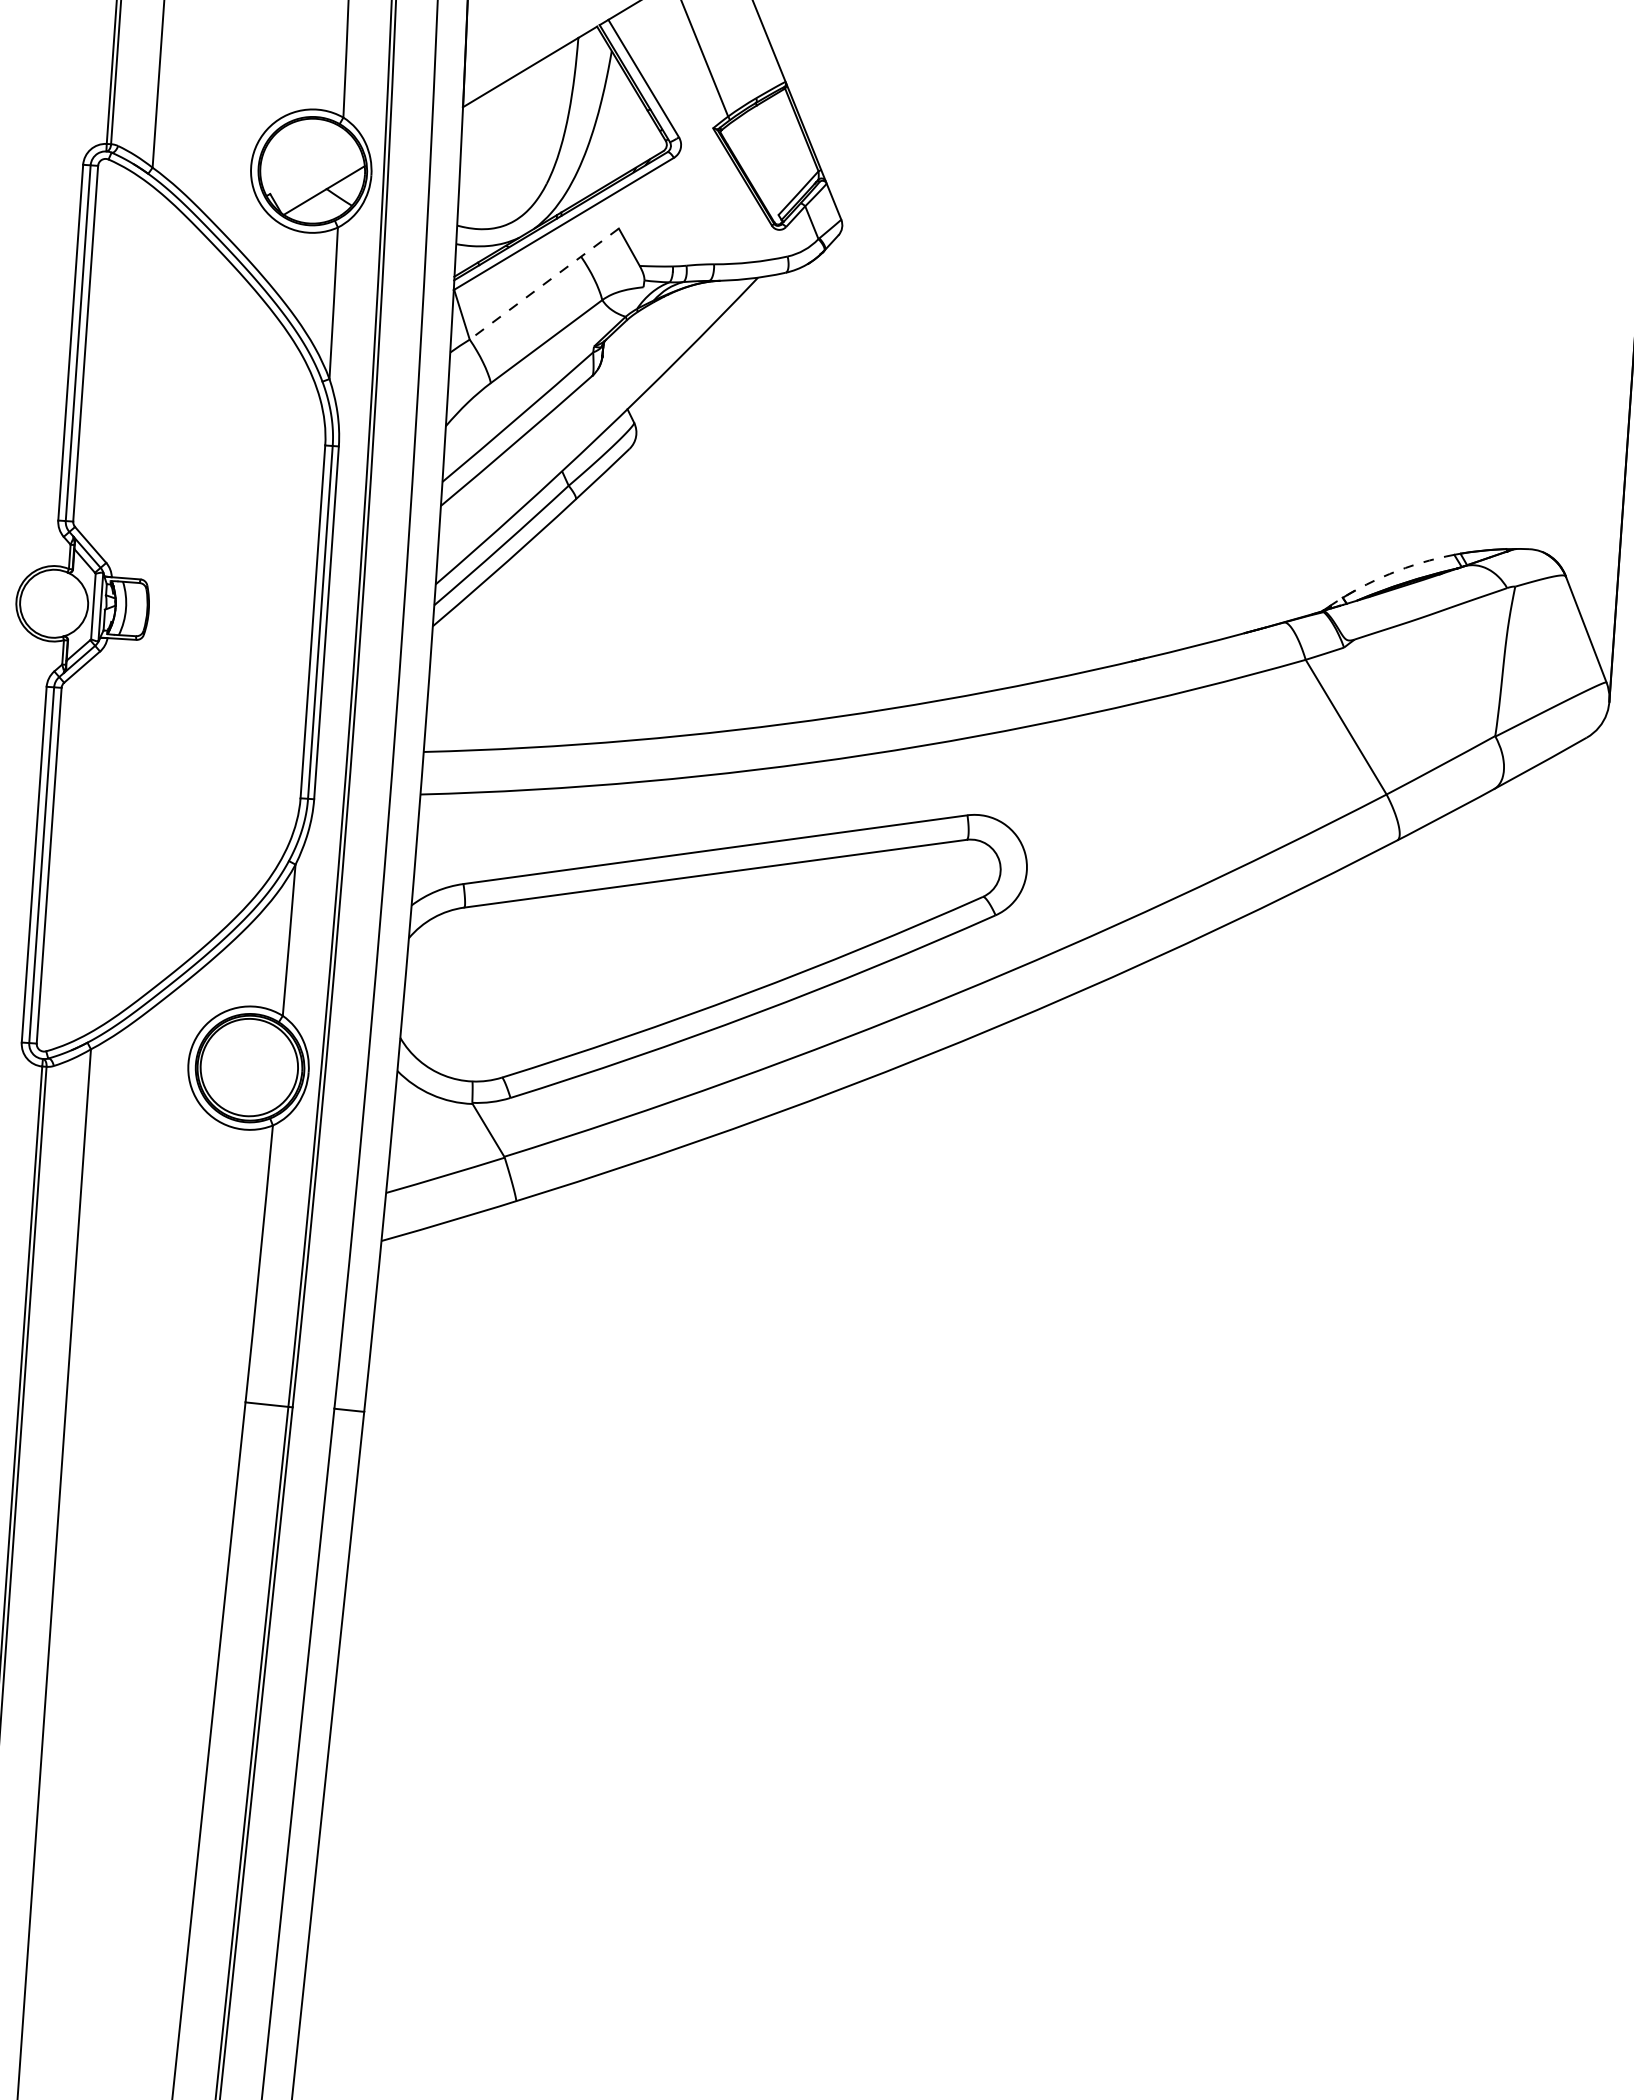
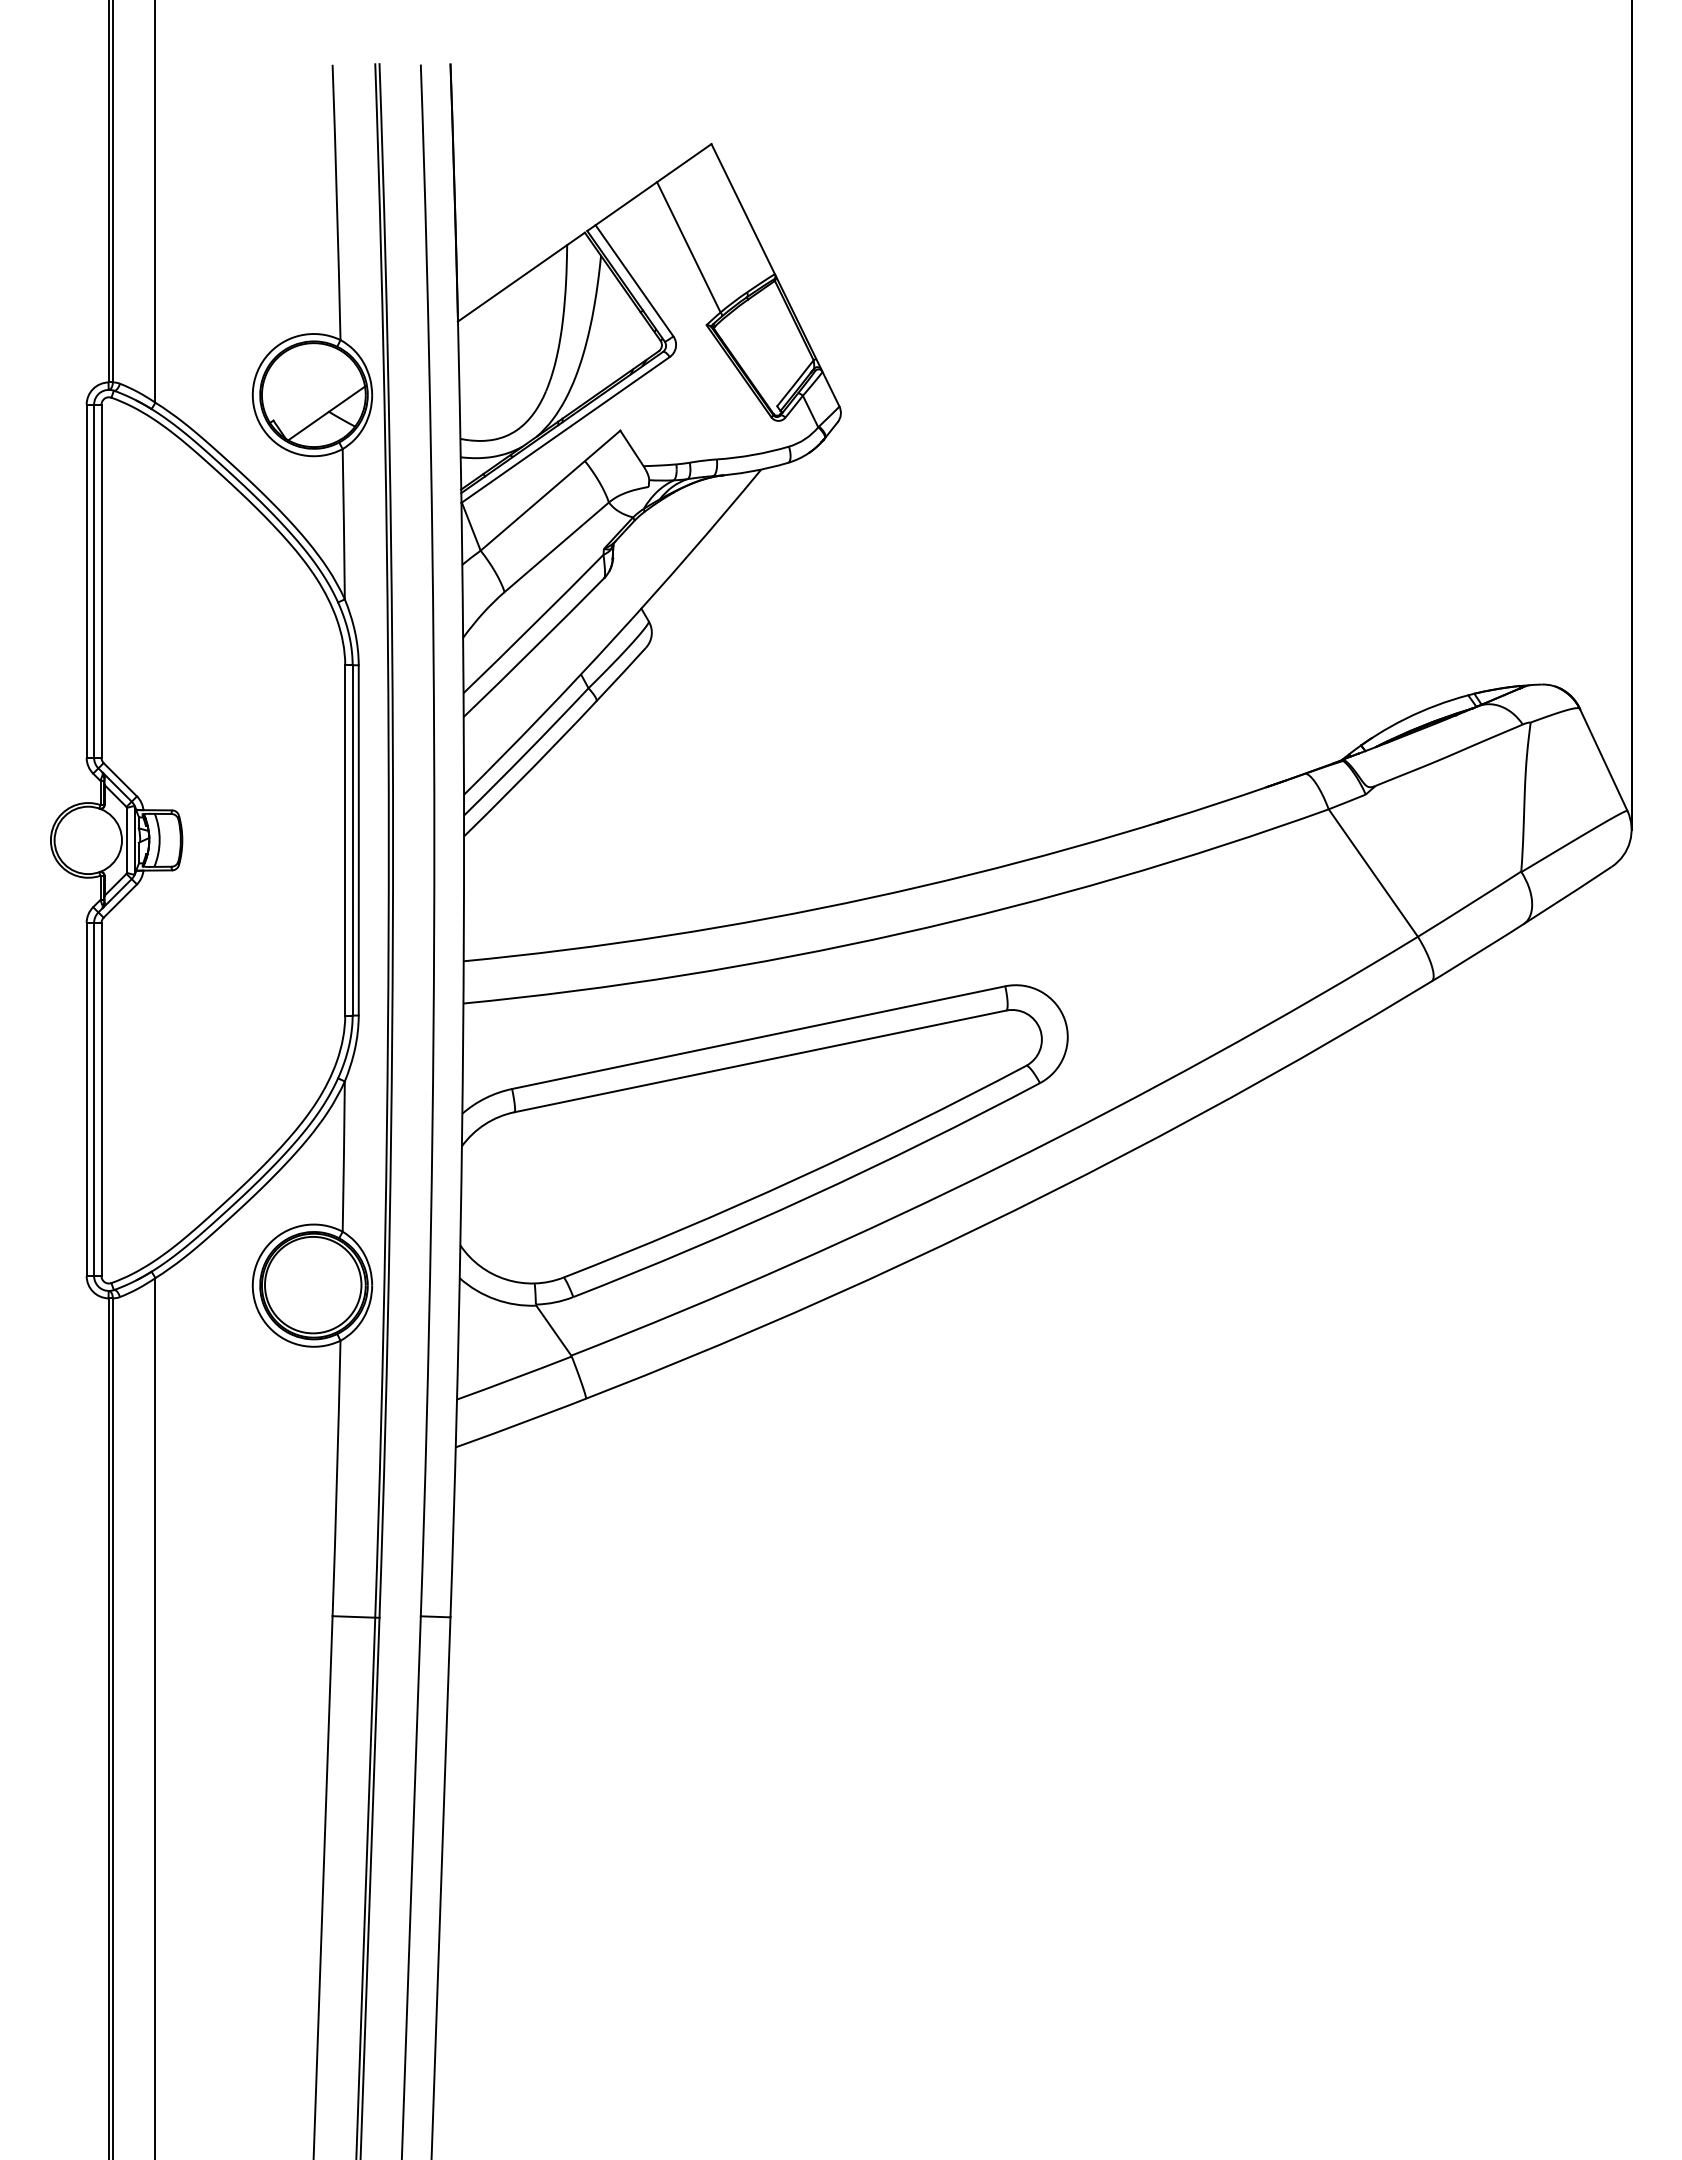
line: (544, 284) -> (550, 491), dashed -> solid
arc: (1389, 573) -> (1405, 718), dashed -> solid

